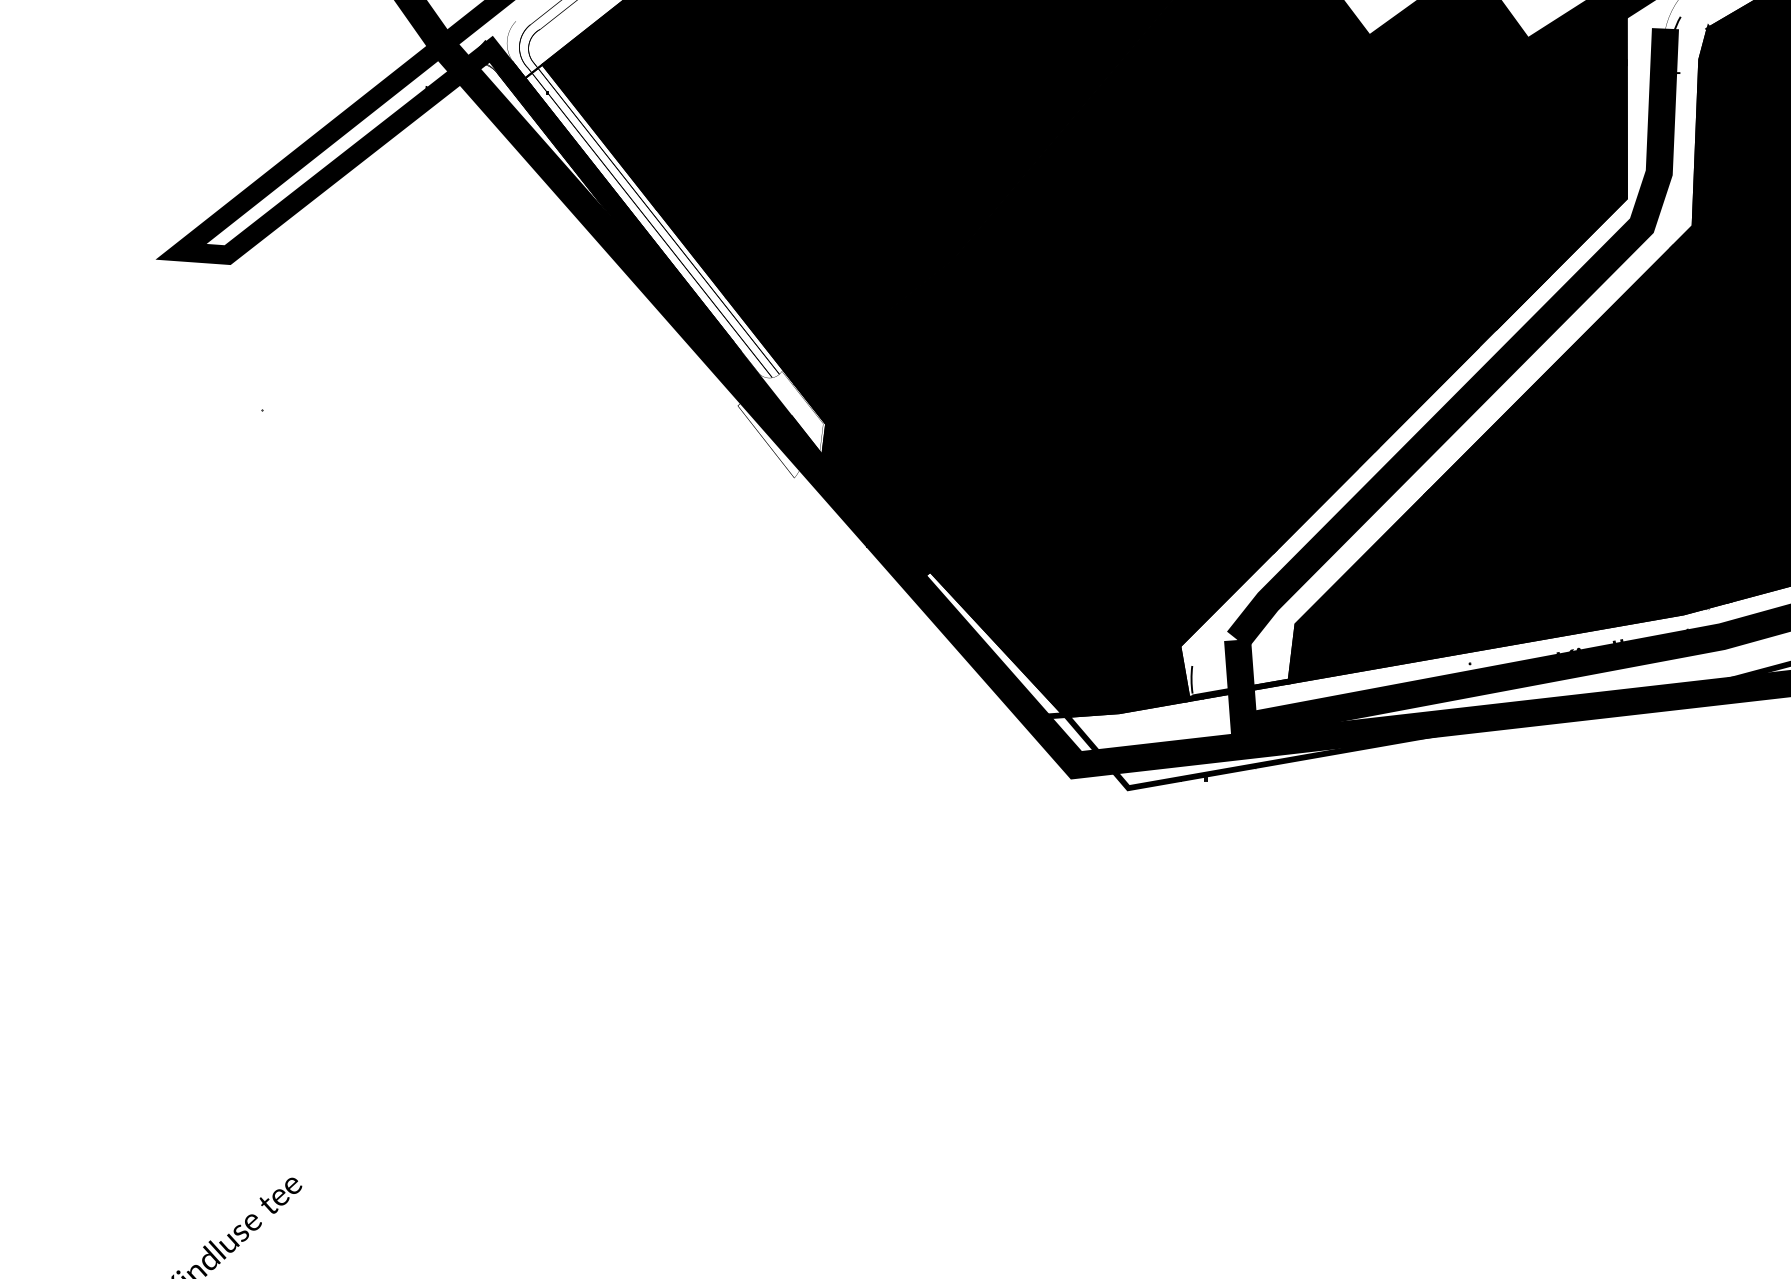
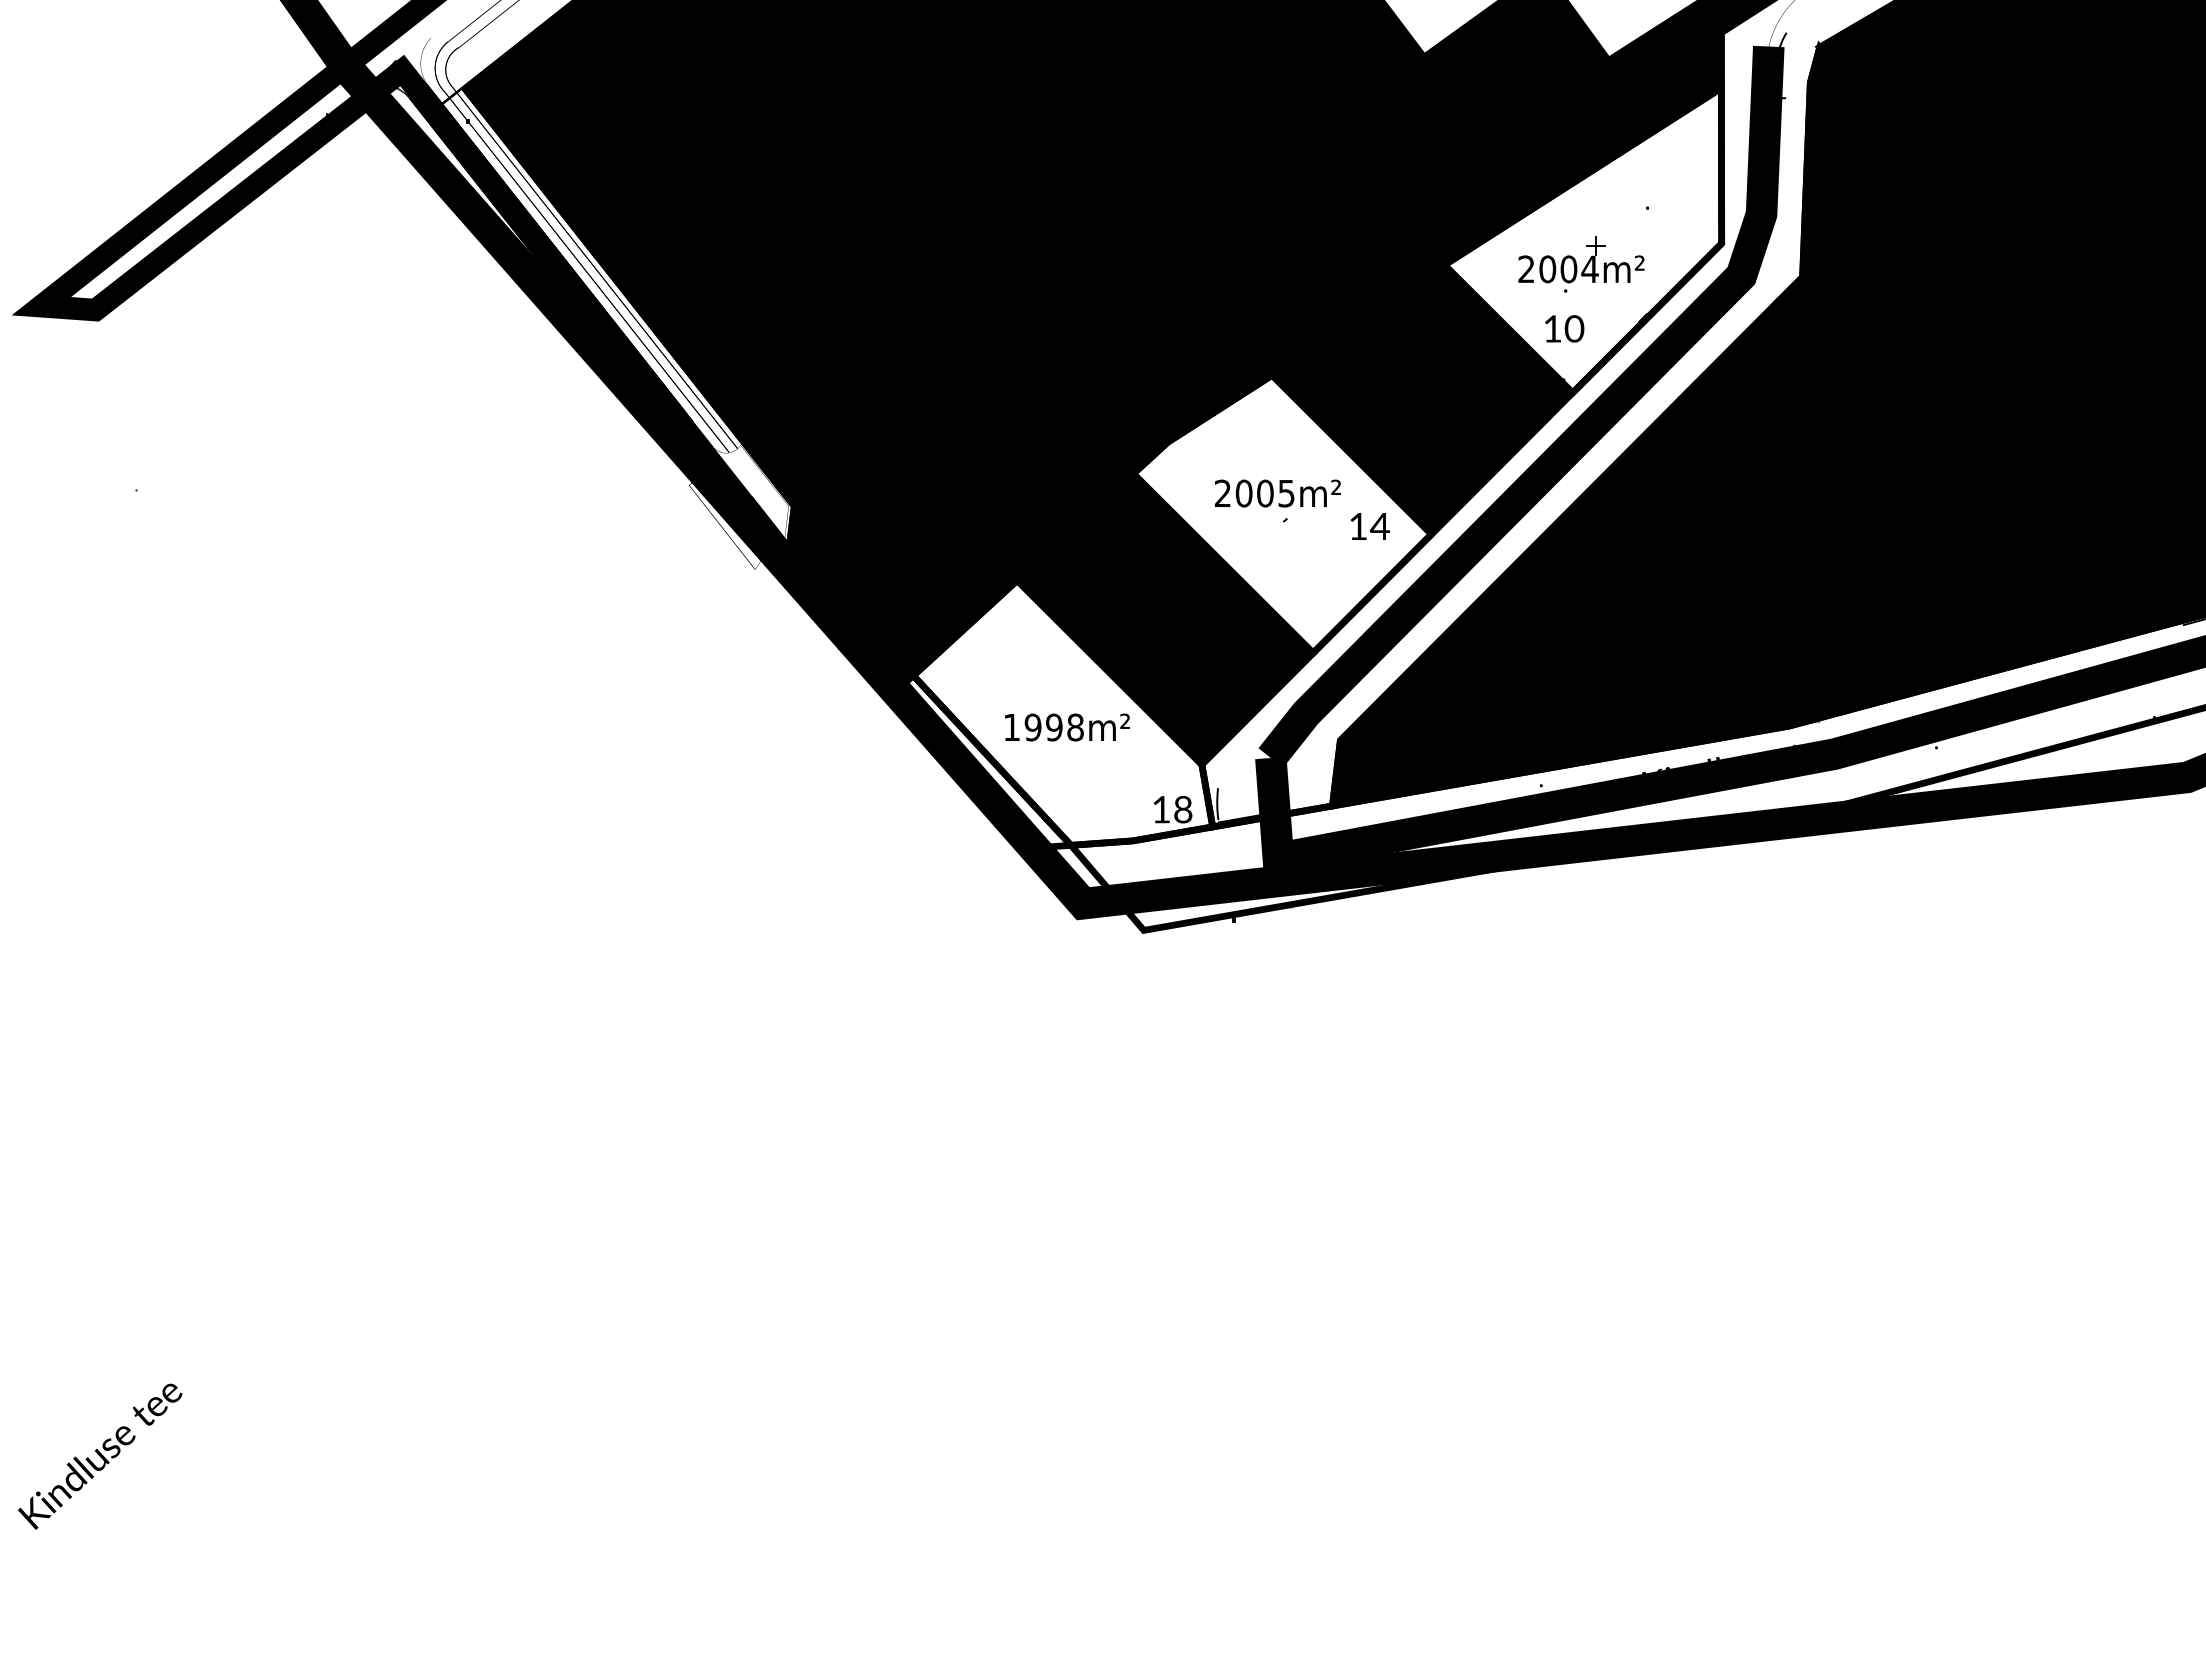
hatch: (1505, 195) -> (1582, 240), removed
hatch: (1247, 429) -> (1282, 513), removed
hatch: (1058, 600) -> (1062, 712), removed

